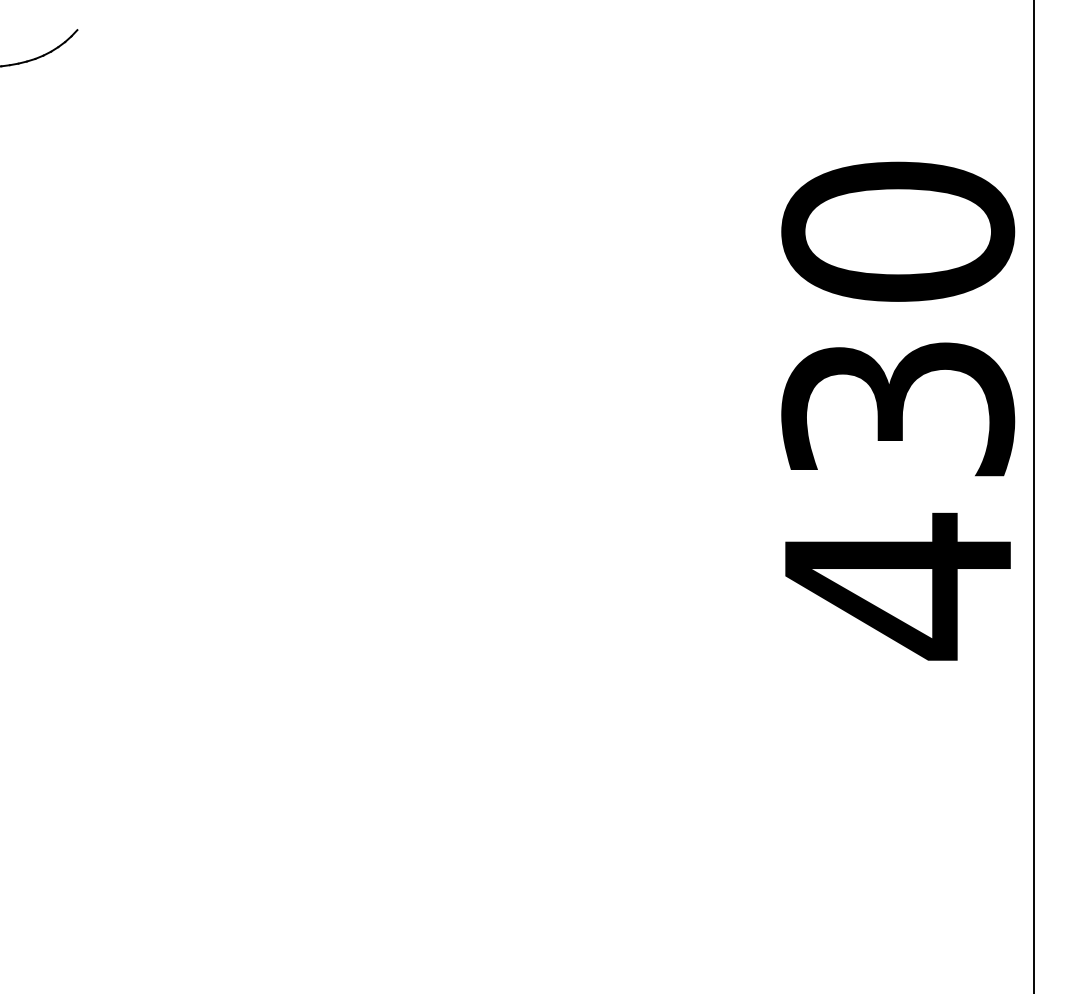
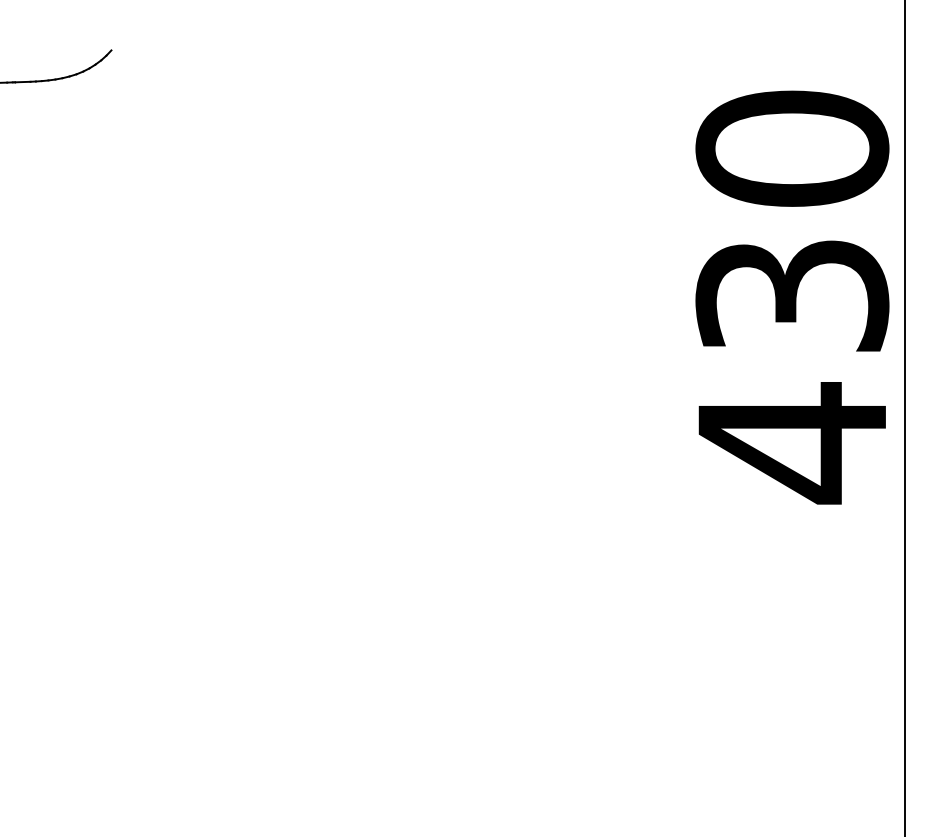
text: (898, 411) -> (792, 297), moved

